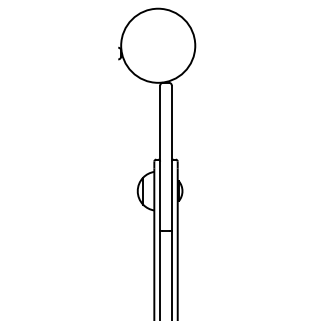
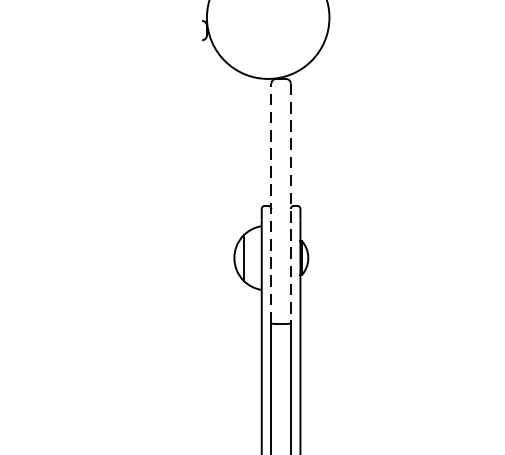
line: (160, 157) -> (271, 202), solid -> dashed
line: (171, 158) -> (290, 204), solid -> dashed

